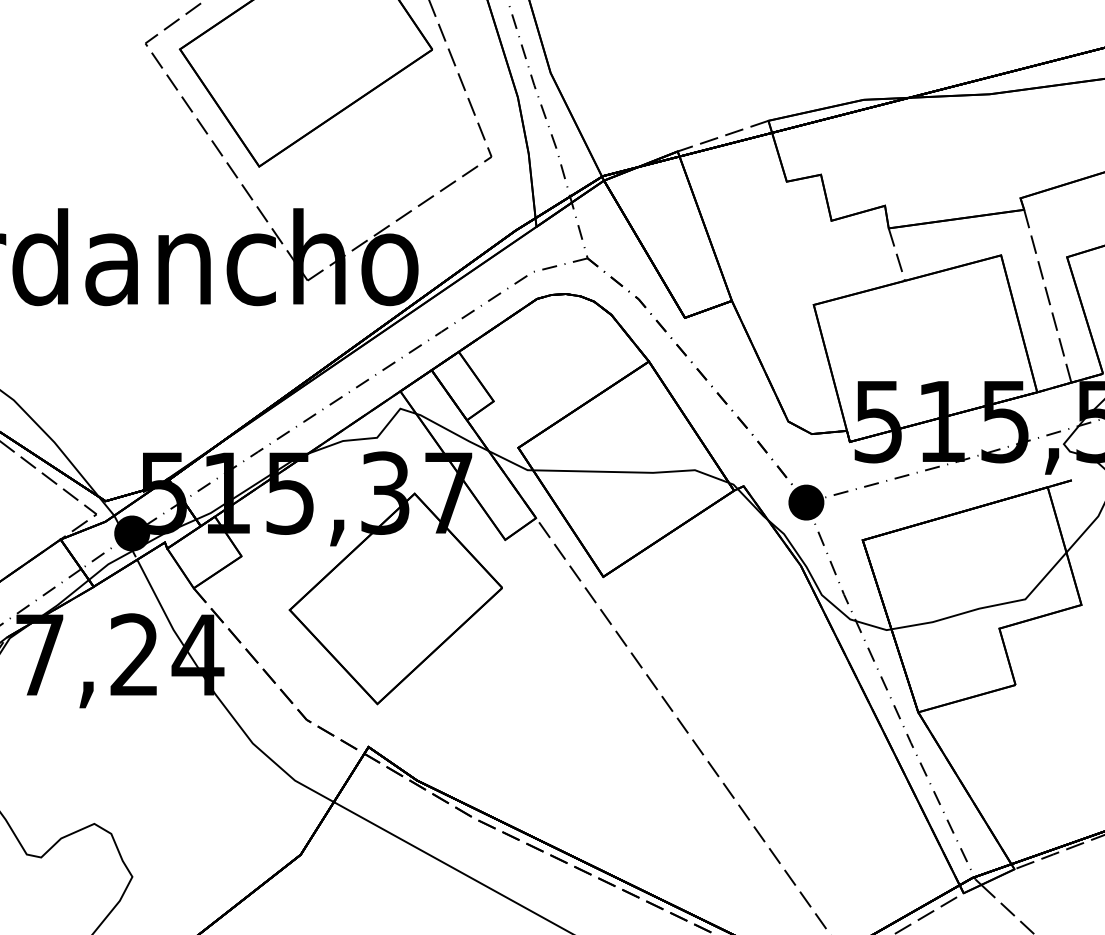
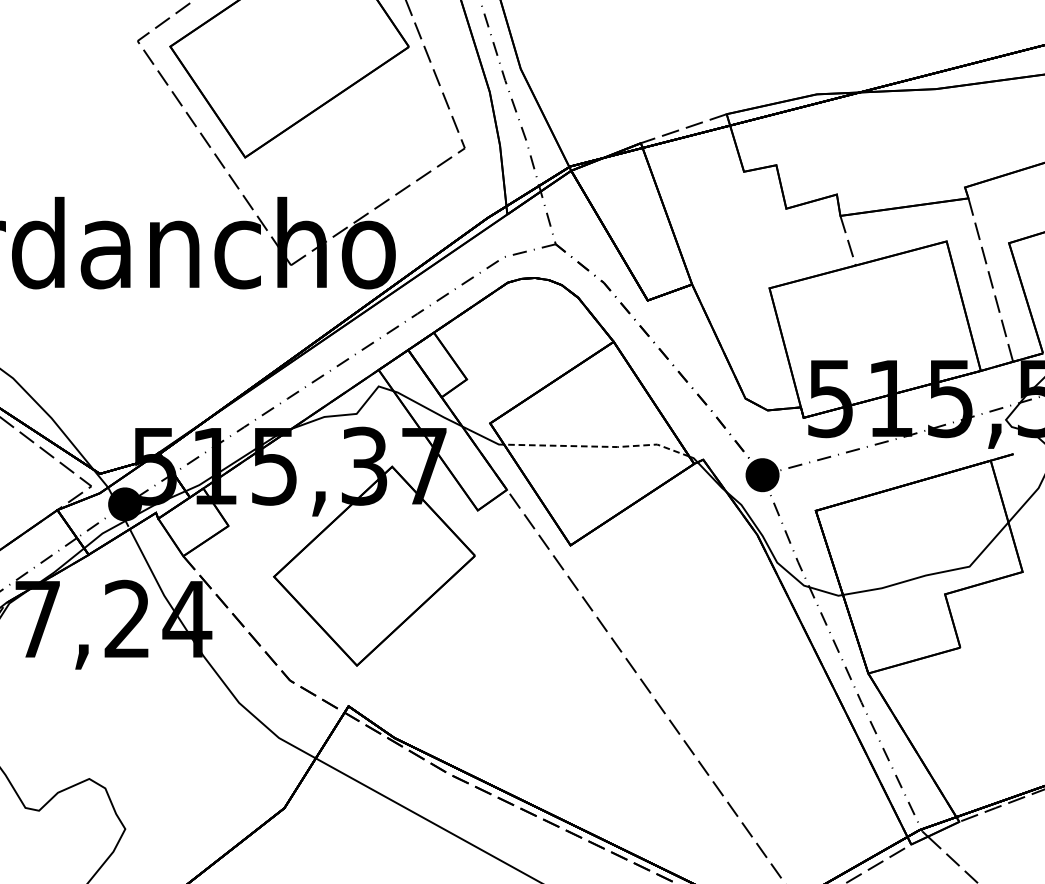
line: (634, 472) -> (600, 446), solid -> dashed

